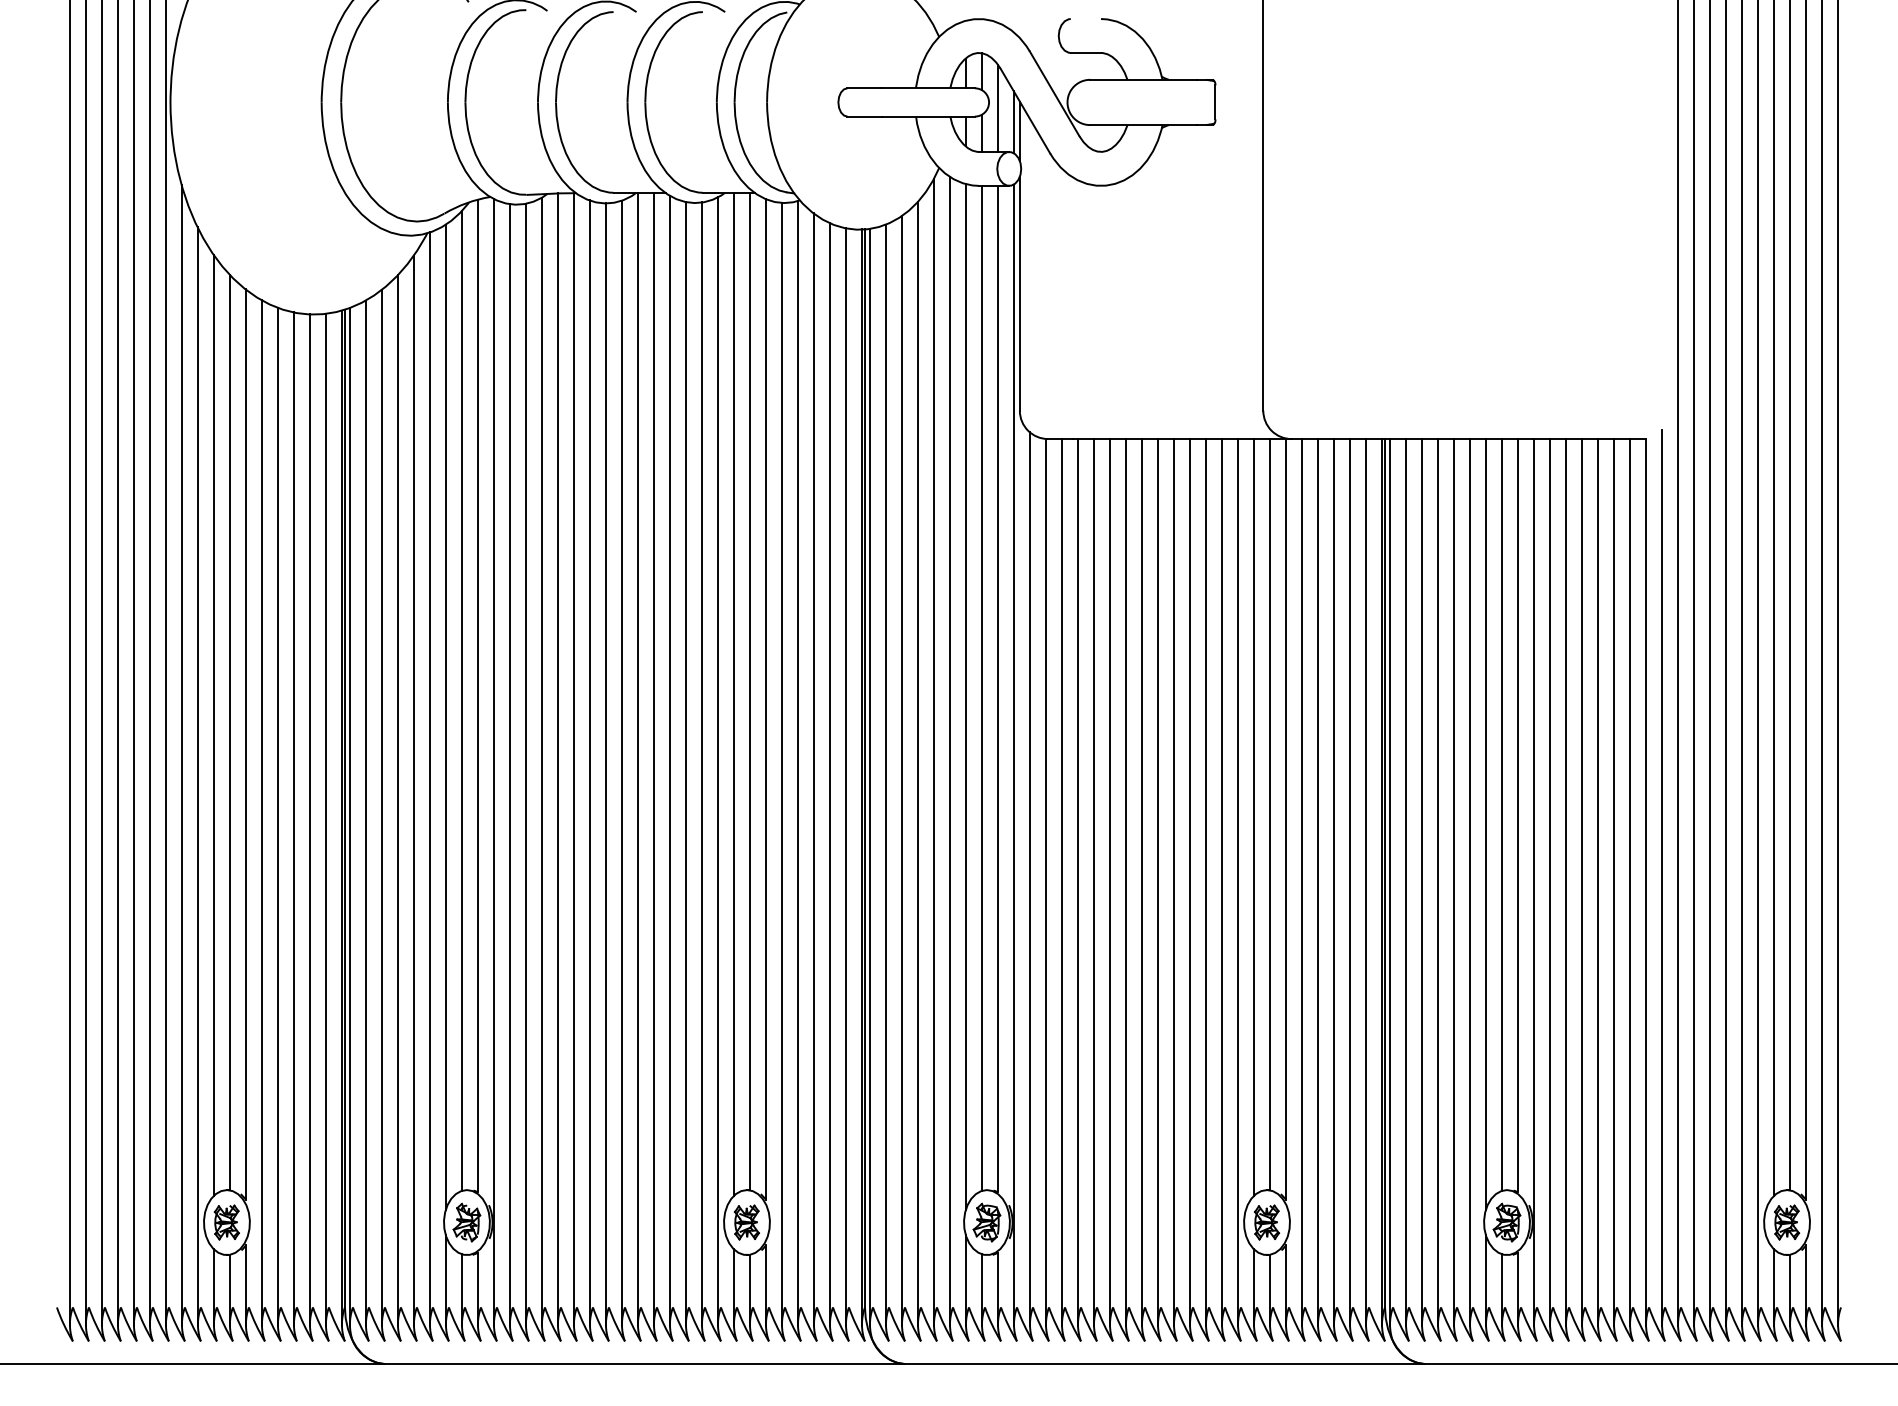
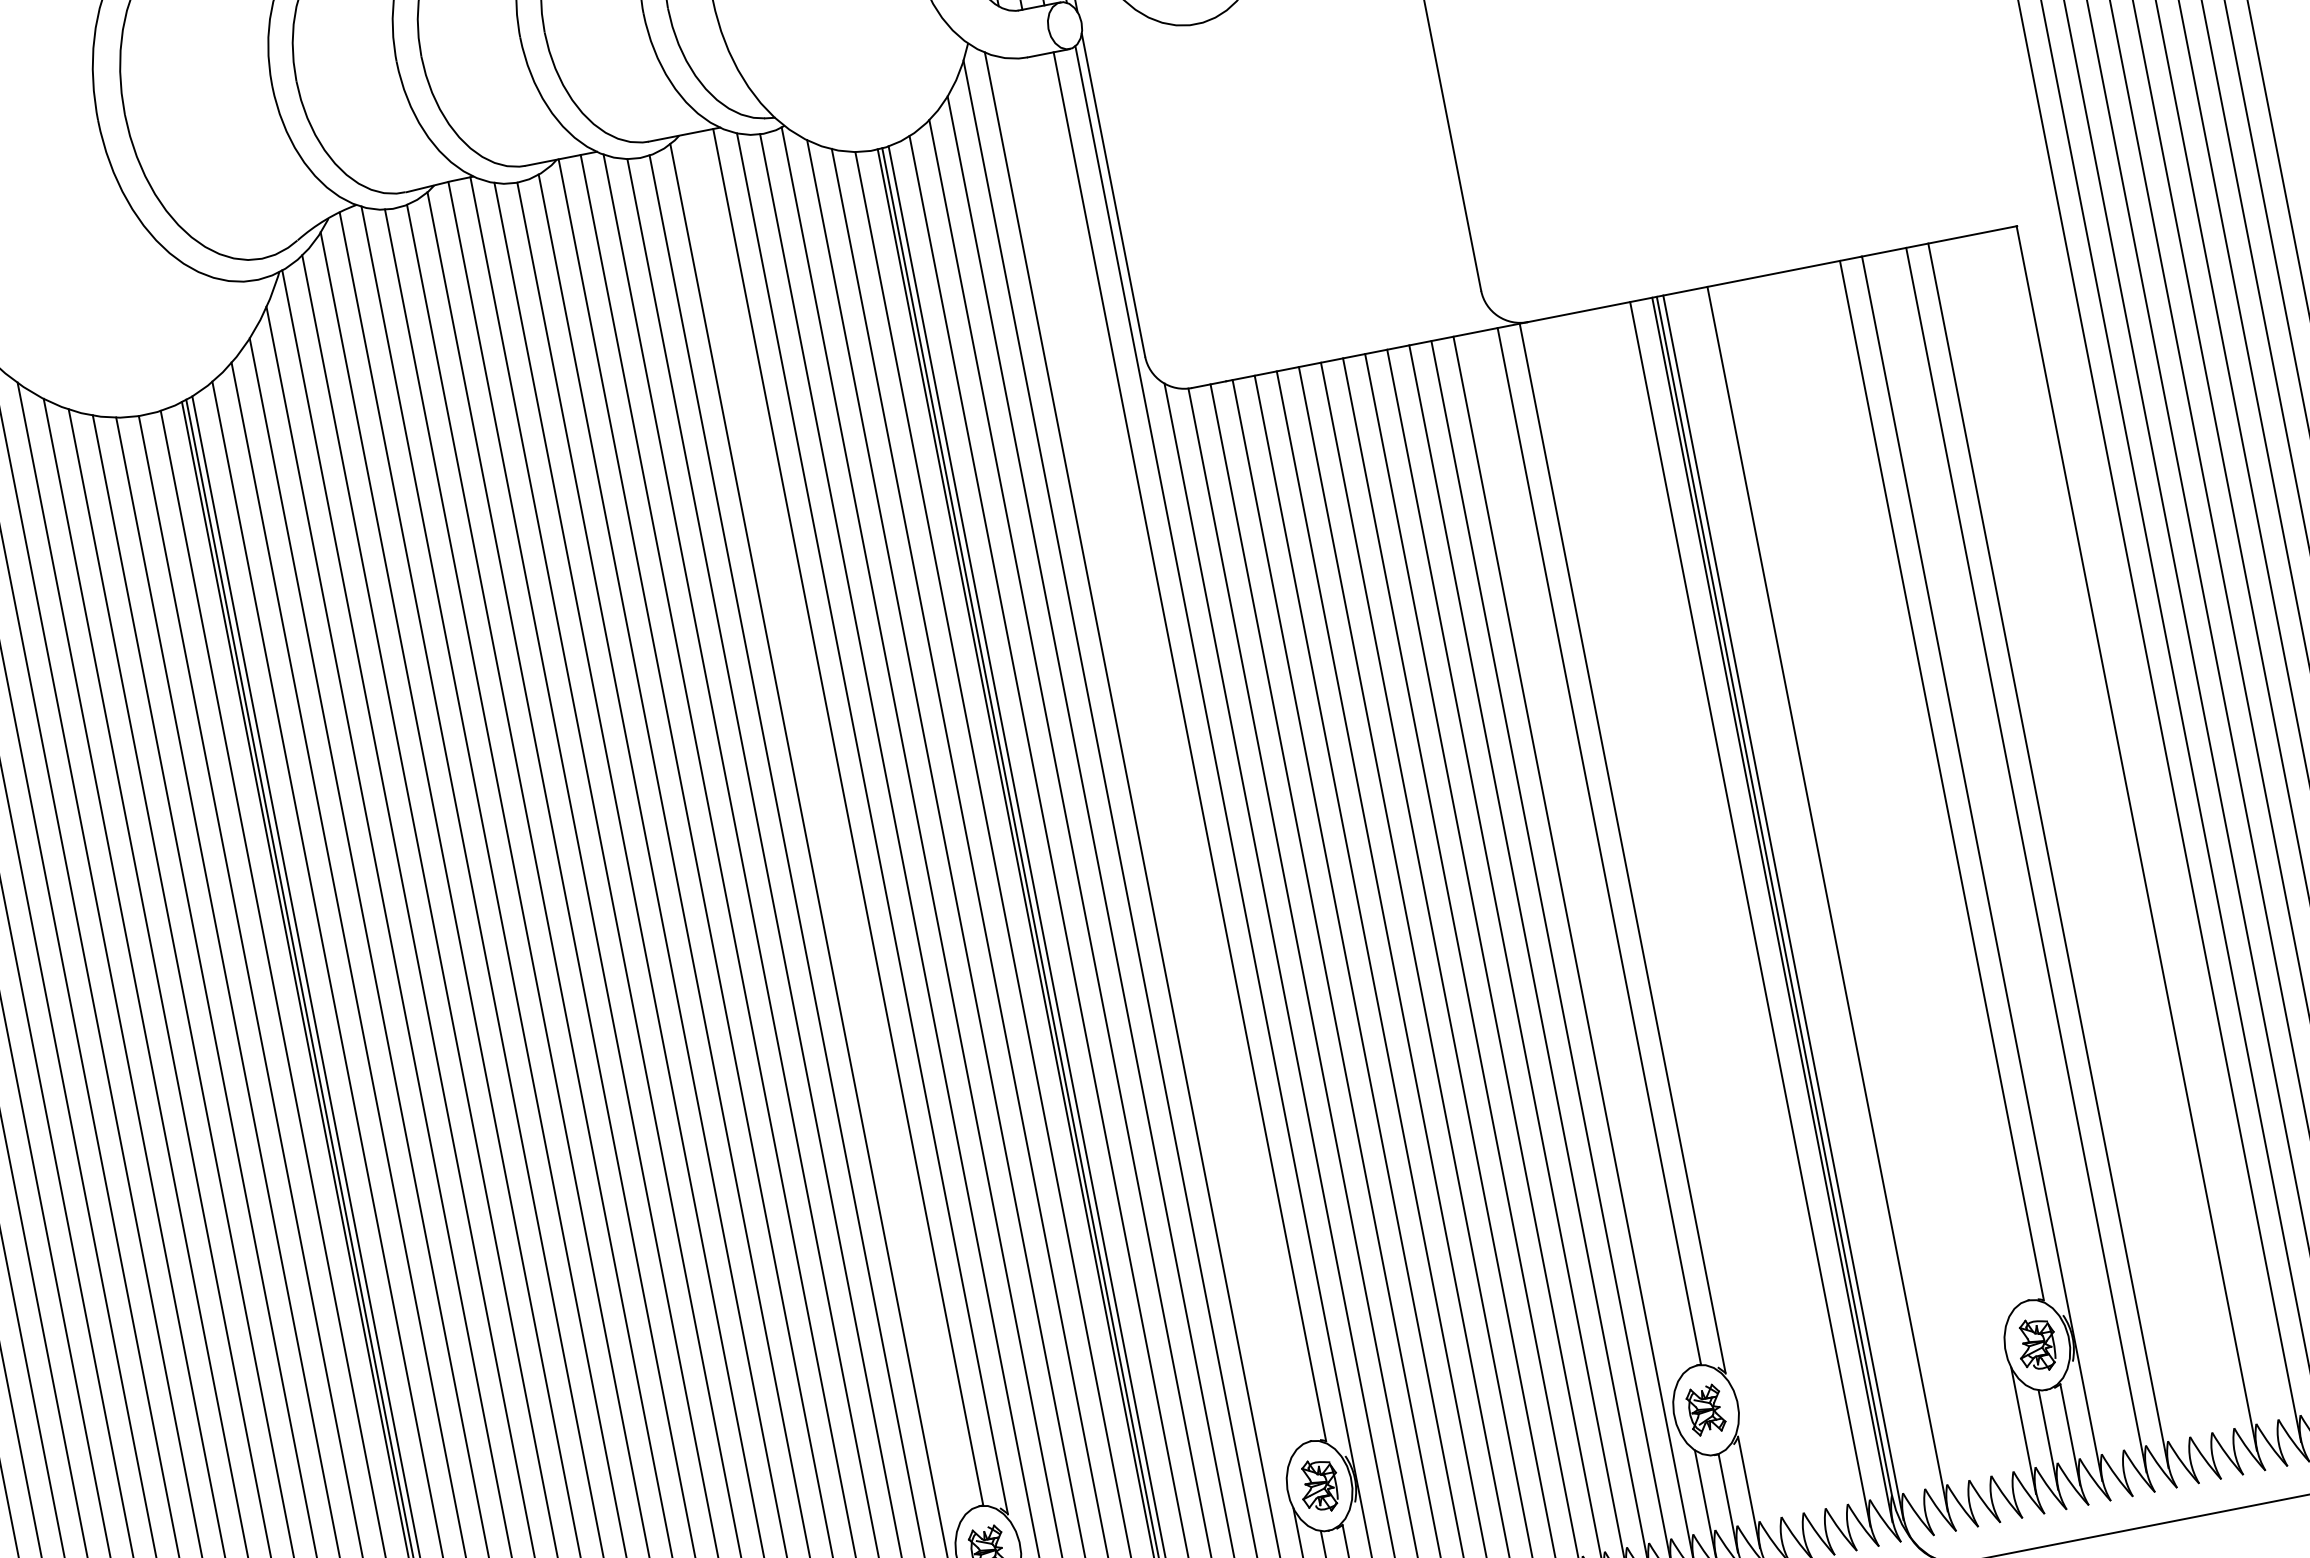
line: (981, 687) -> (1167, 748), removed
line: (733, 694) -> (826, 825), removed
line: (965, 696) -> (1147, 765), removed
line: (1501, 814) -> (1919, 783), removed
line: (1253, 817) -> (1577, 854), removed
line: (1485, 824) -> (1899, 801), removed
line: (1661, 878) -> (2157, 828), removed
line: (1301, 882) -> (1661, 931), removed
line: (1317, 882) -> (1683, 927), removed
line: (1333, 882) -> (1705, 922), removed
line: (1349, 882) -> (1727, 918), removed
line: (1405, 882) -> (1805, 903), removed
line: (1437, 882) -> (1849, 894), removed
line: (1453, 882) -> (1871, 890), removed
line: (1469, 882) -> (1893, 885), removed
line: (1549, 882) -> (2003, 864), removed
line: (1597, 882) -> (2070, 851), removed
line: (1613, 882) -> (2092, 846), removed
line: (1629, 882) -> (2114, 842), removed

